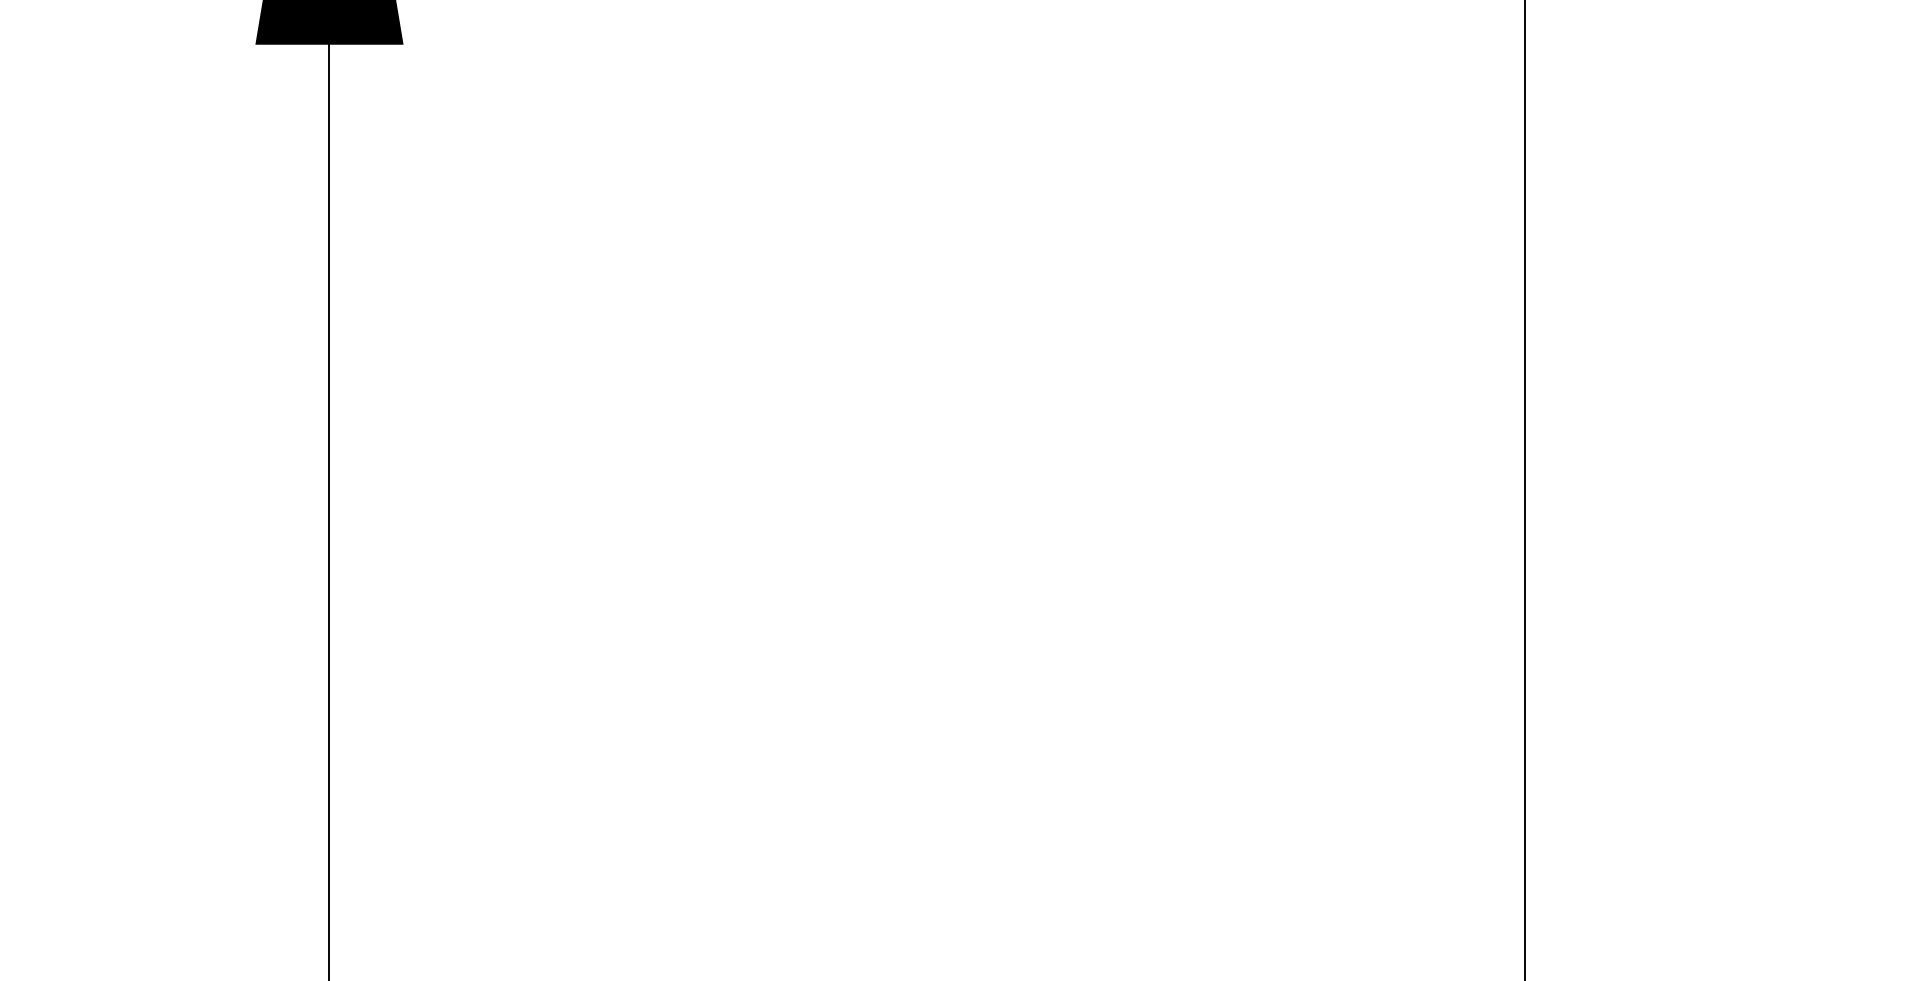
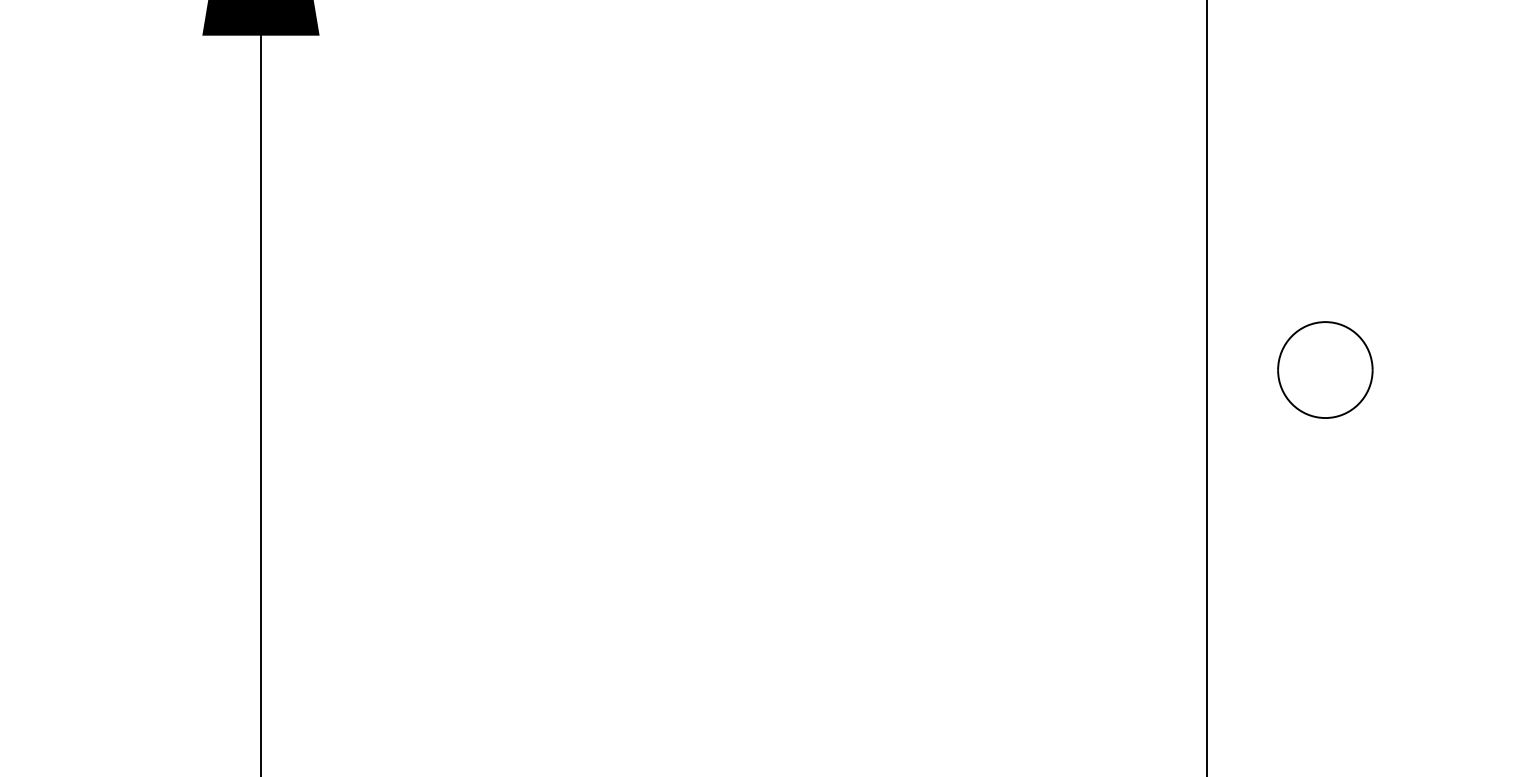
part: (1673, 466) -> (1324, 369), added

